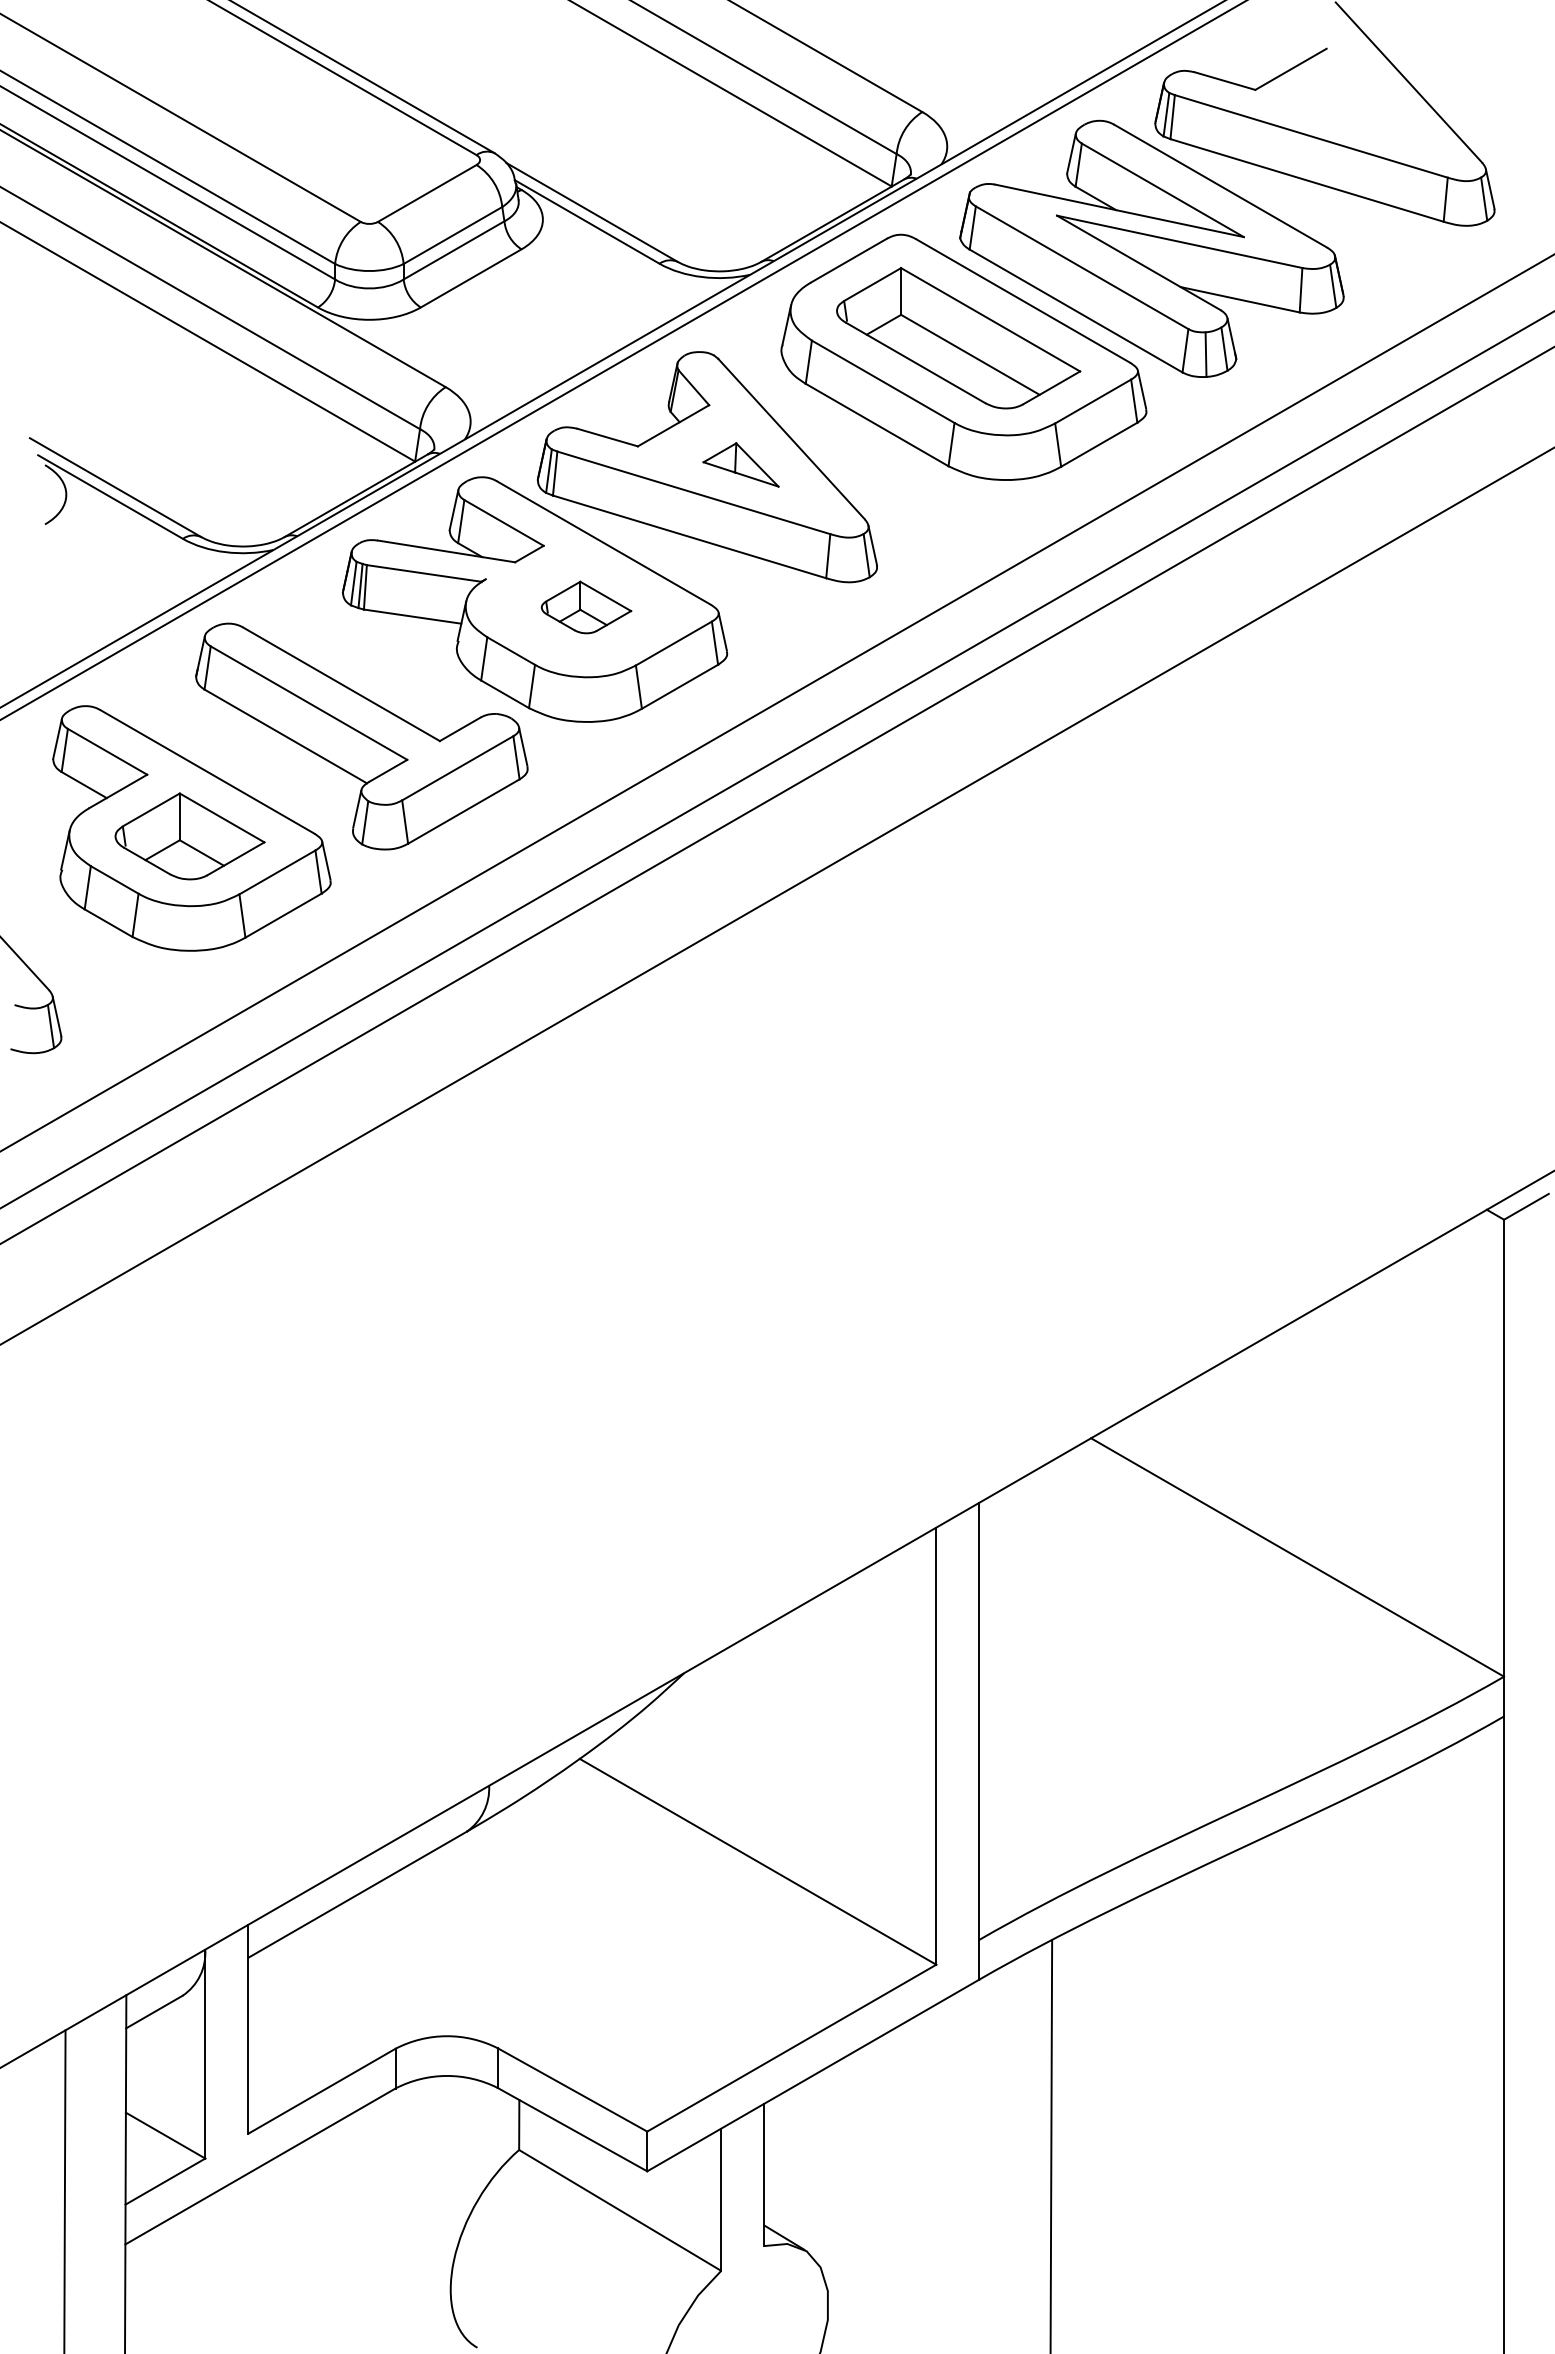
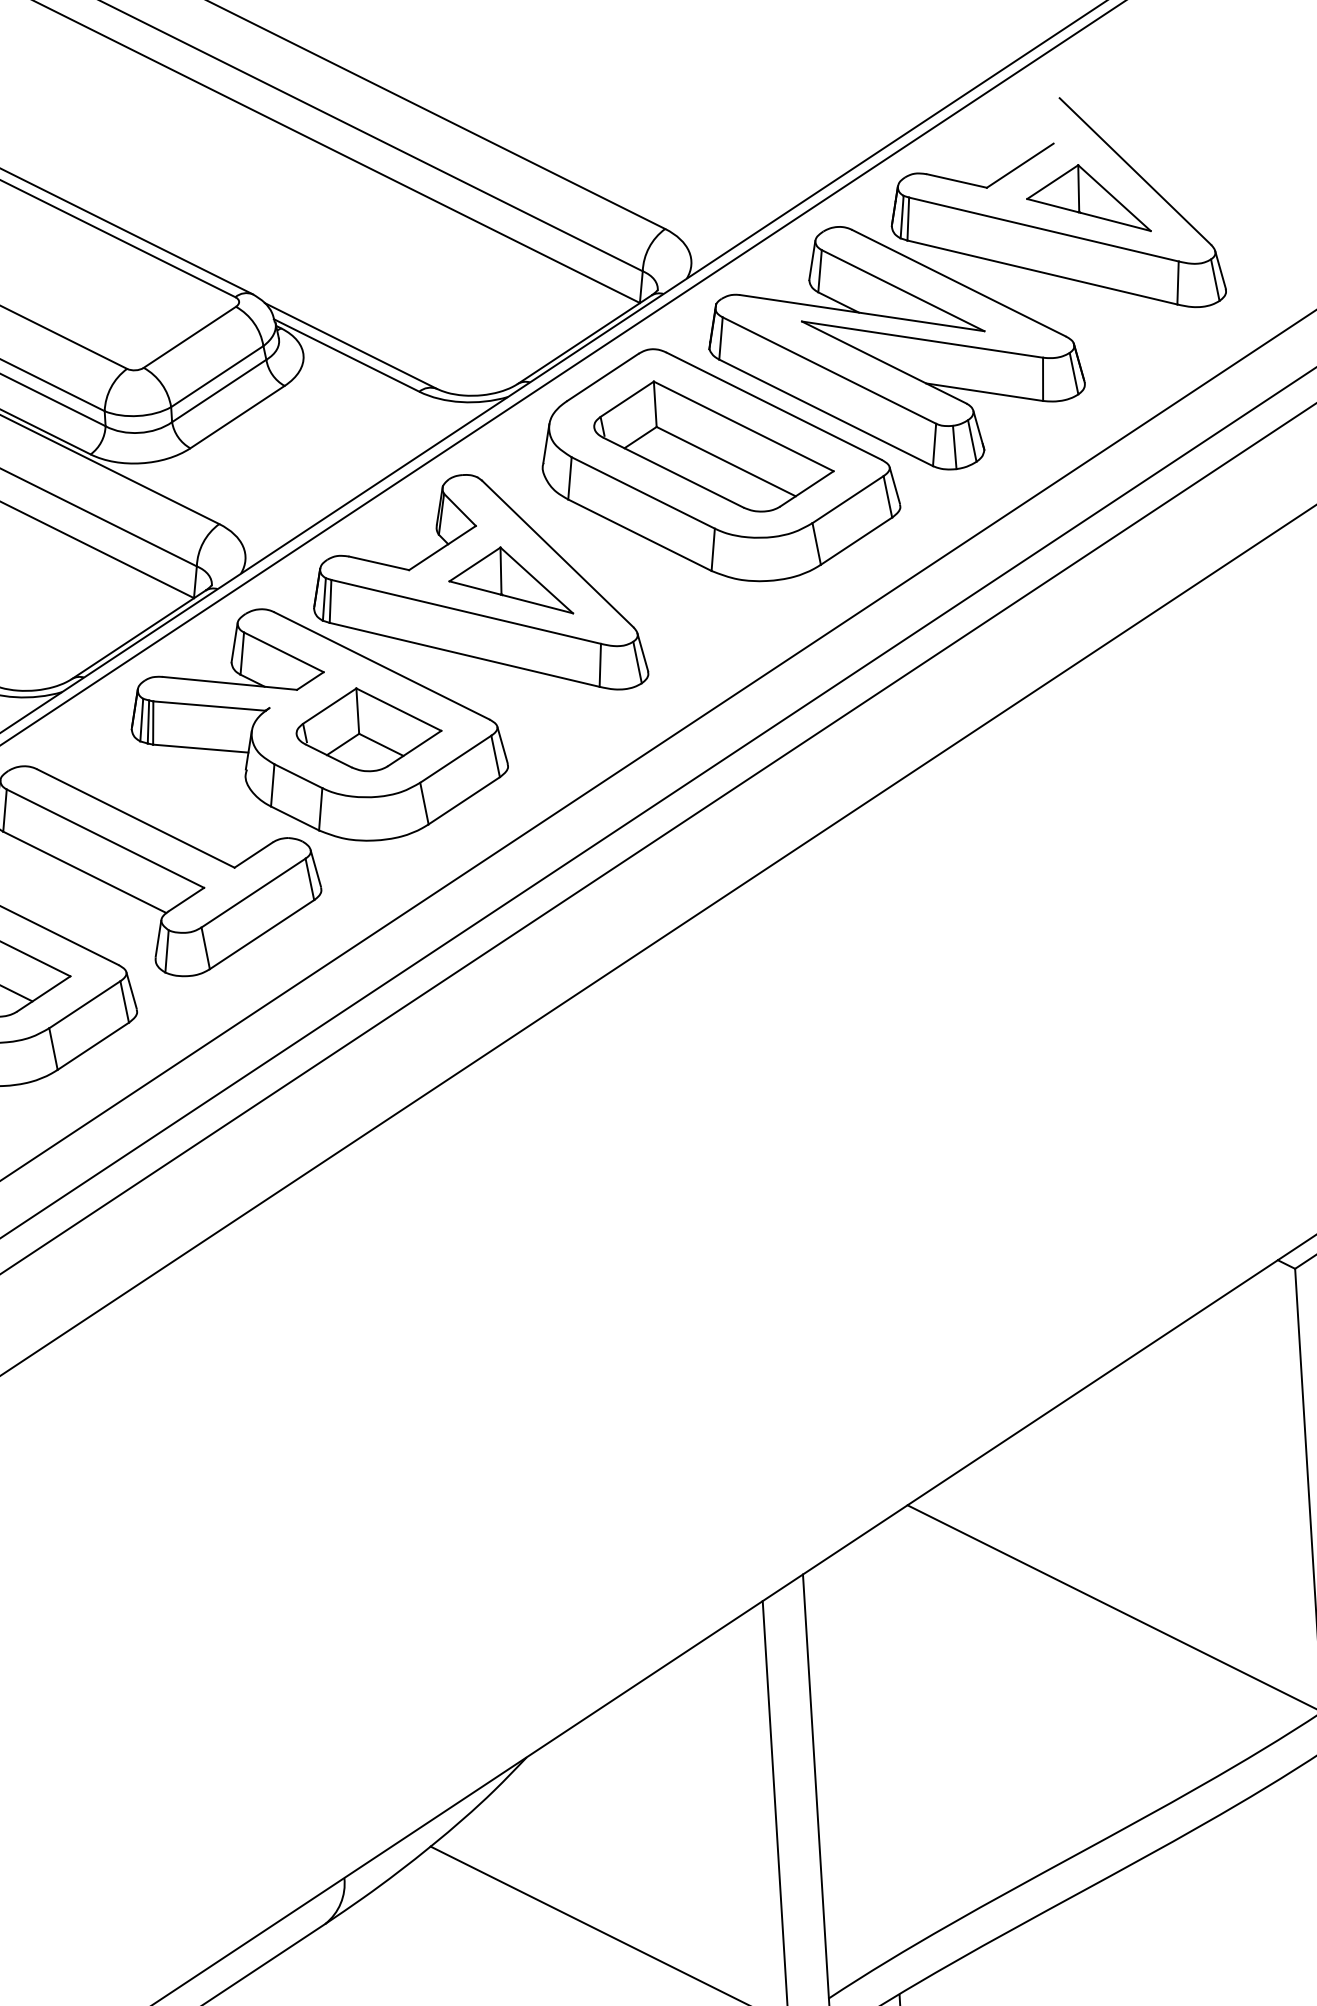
part: (1358, 108) -> (1088, 199), added
part: (740, 464) -> (509, 581), size x1.67
part: (586, 607) -> (368, 729), size x1.67

